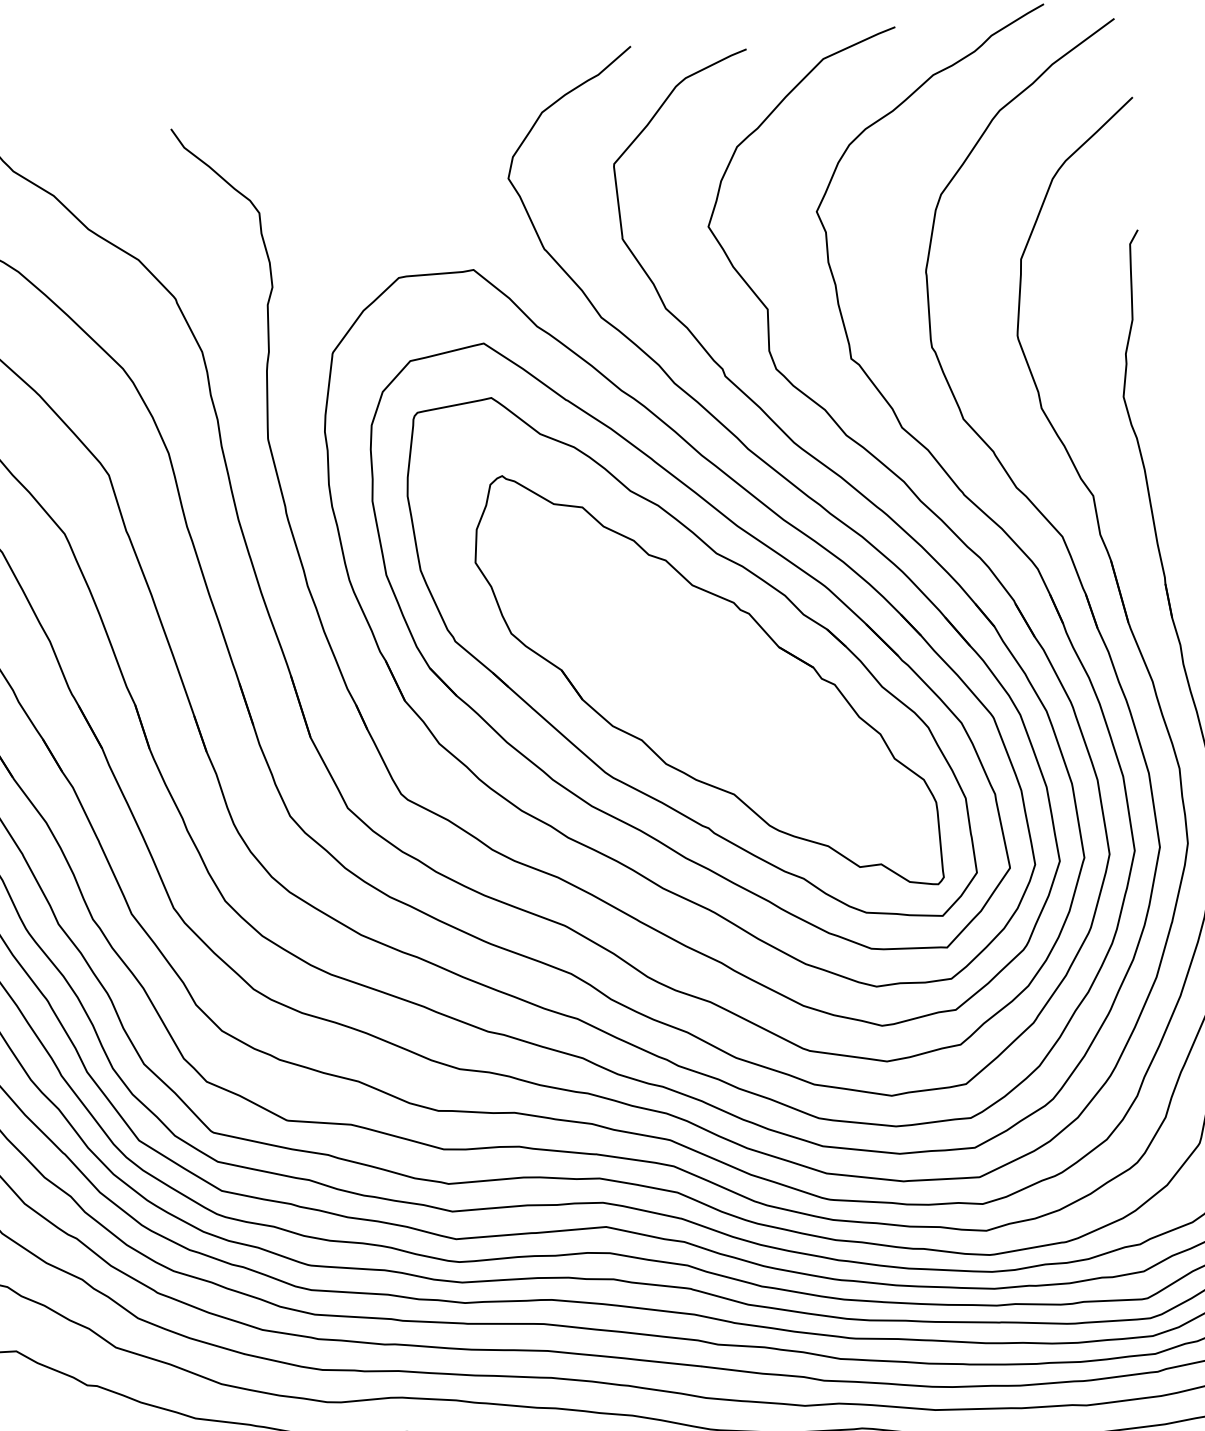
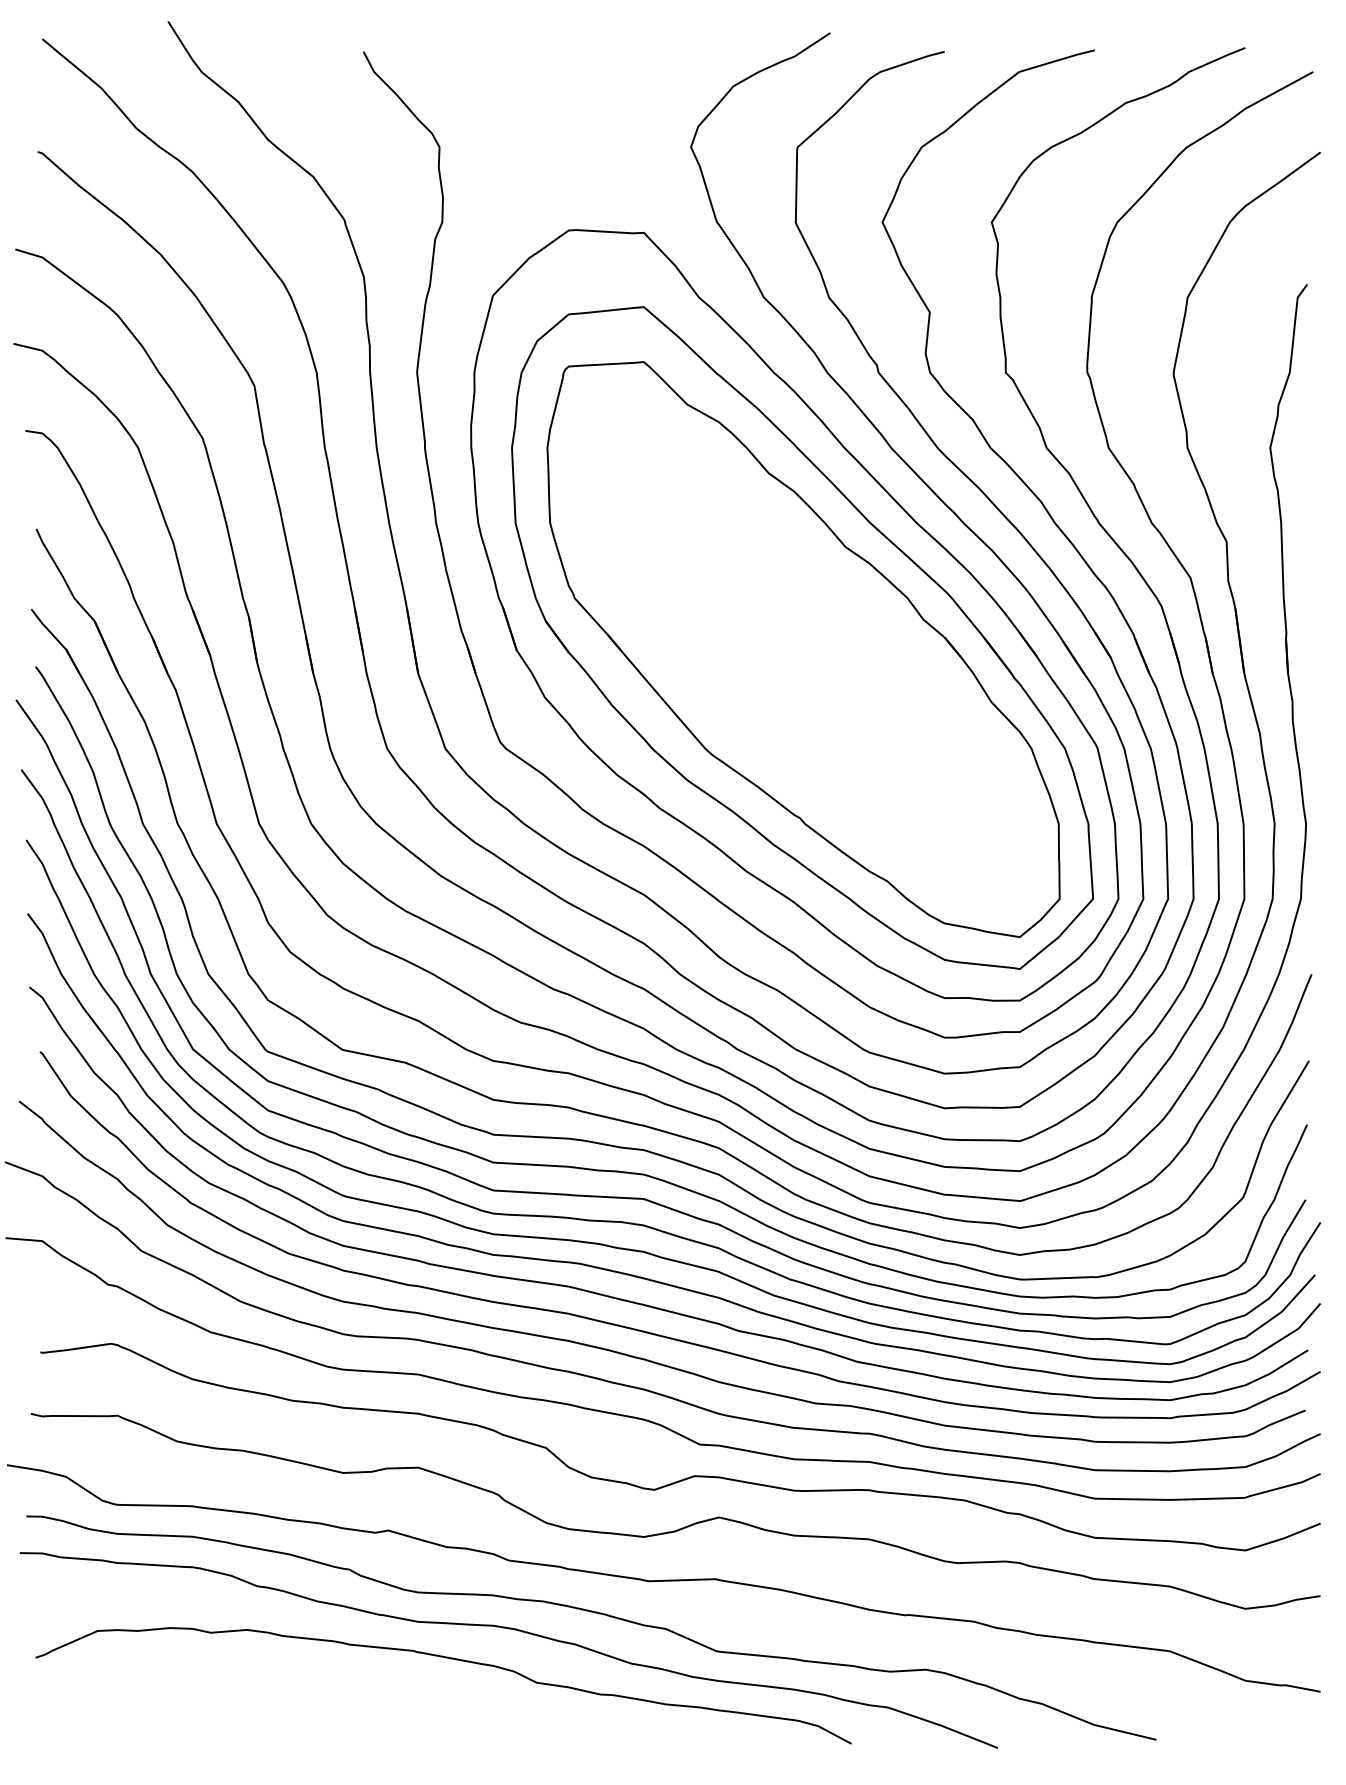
part: (704, 681) -> (816, 672), removed

